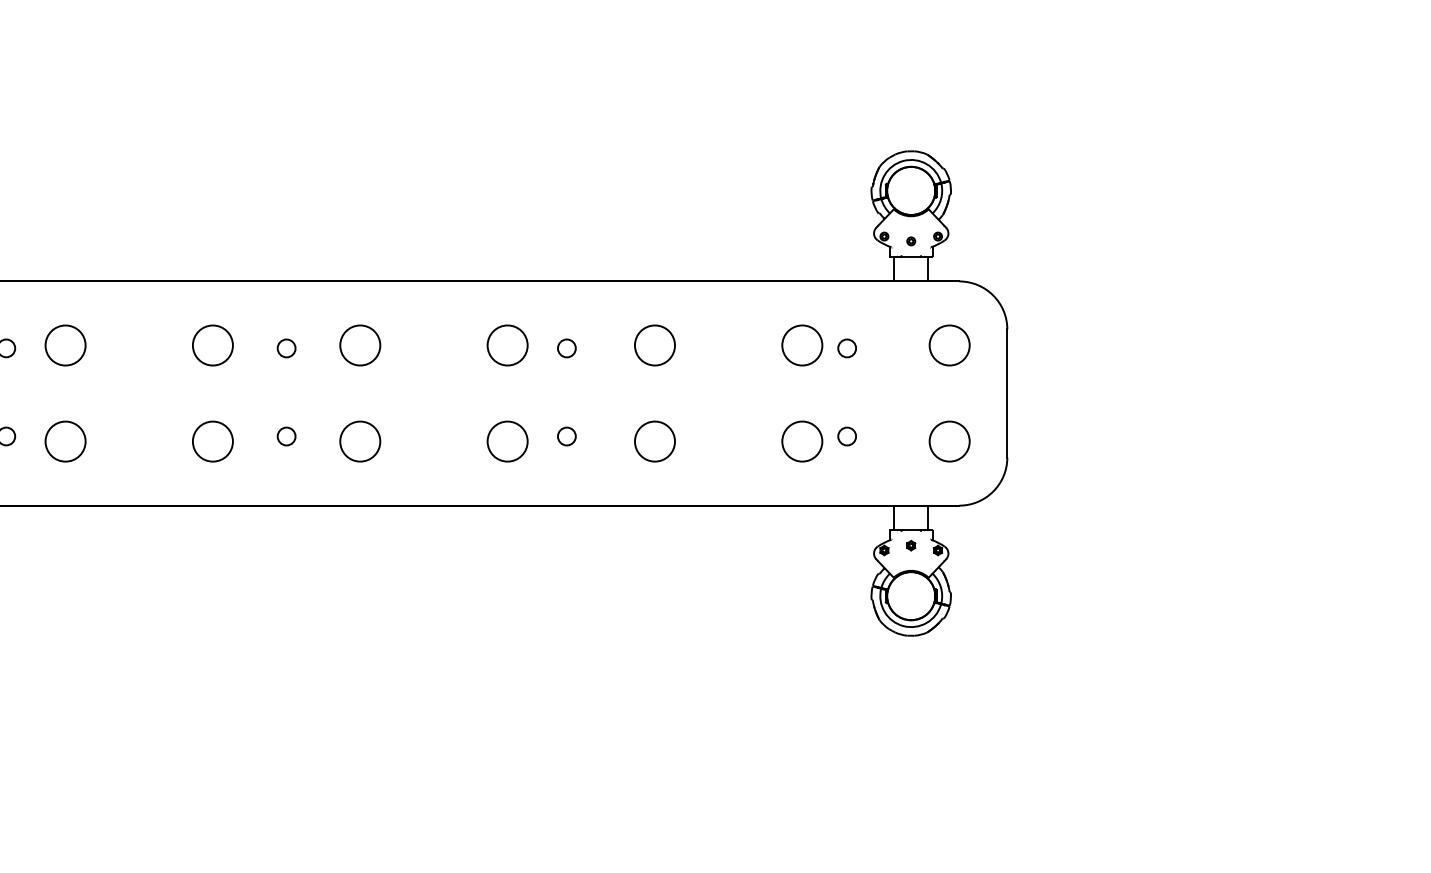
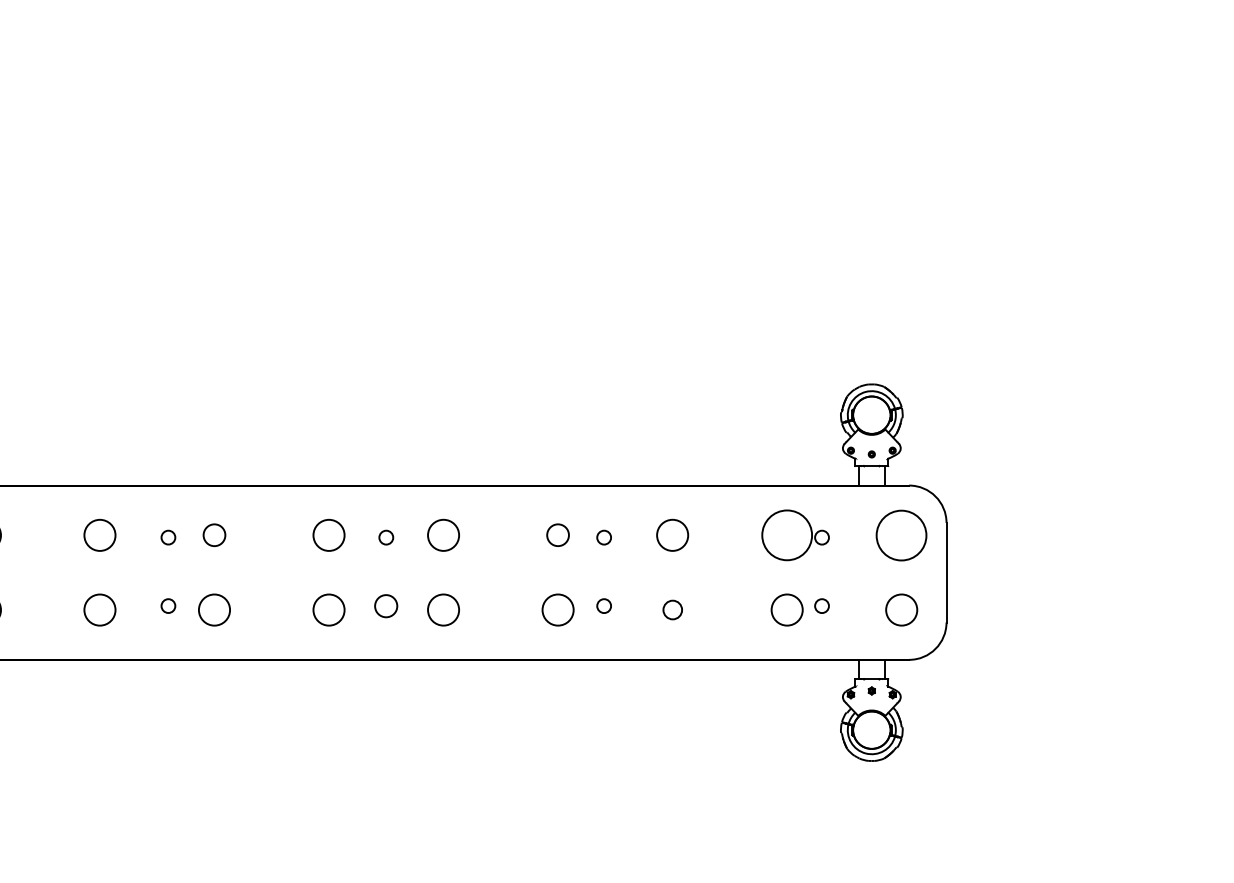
circle: (65, 344) -> (214, 534), size x0.7
circle: (506, 344) -> (557, 534), size x0.7
circle: (801, 344) -> (786, 534), size x1.6
circle: (949, 344) -> (901, 534), size x1.6
circle: (286, 435) -> (386, 605), size x1.6
circle: (654, 440) -> (672, 609), size x0.6

